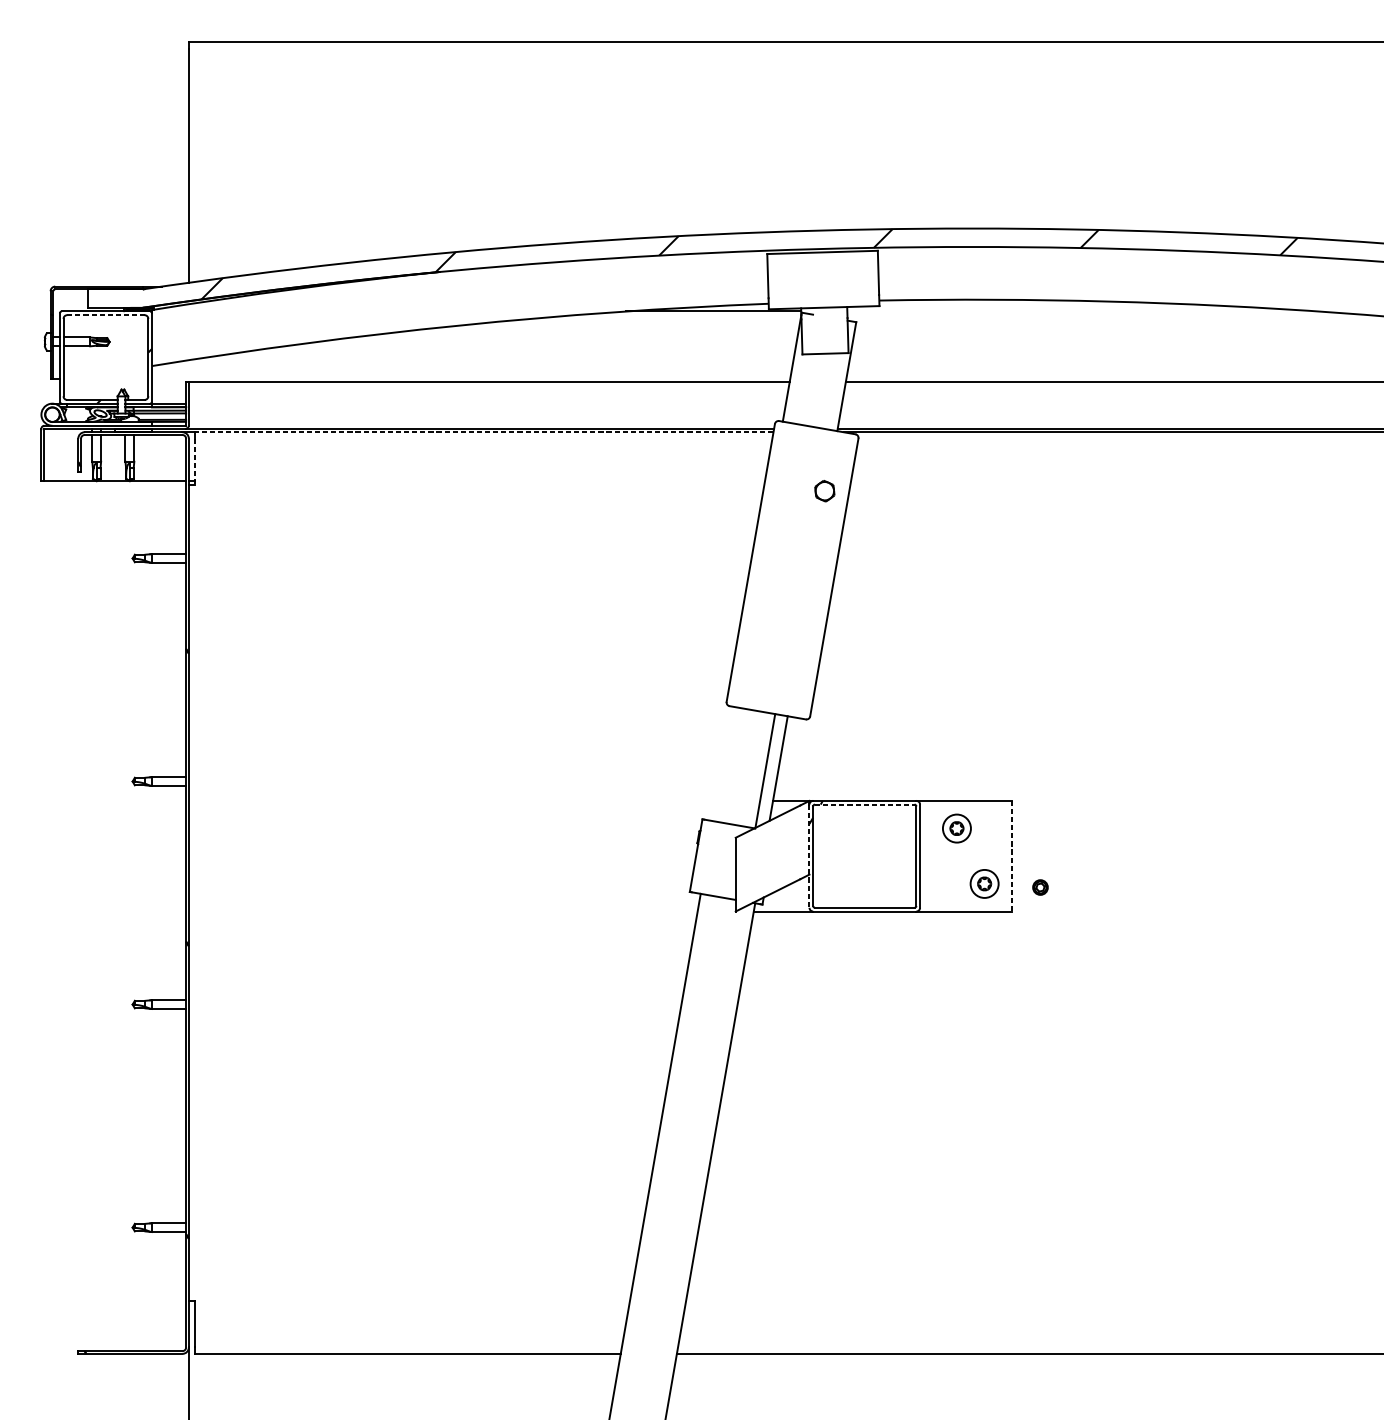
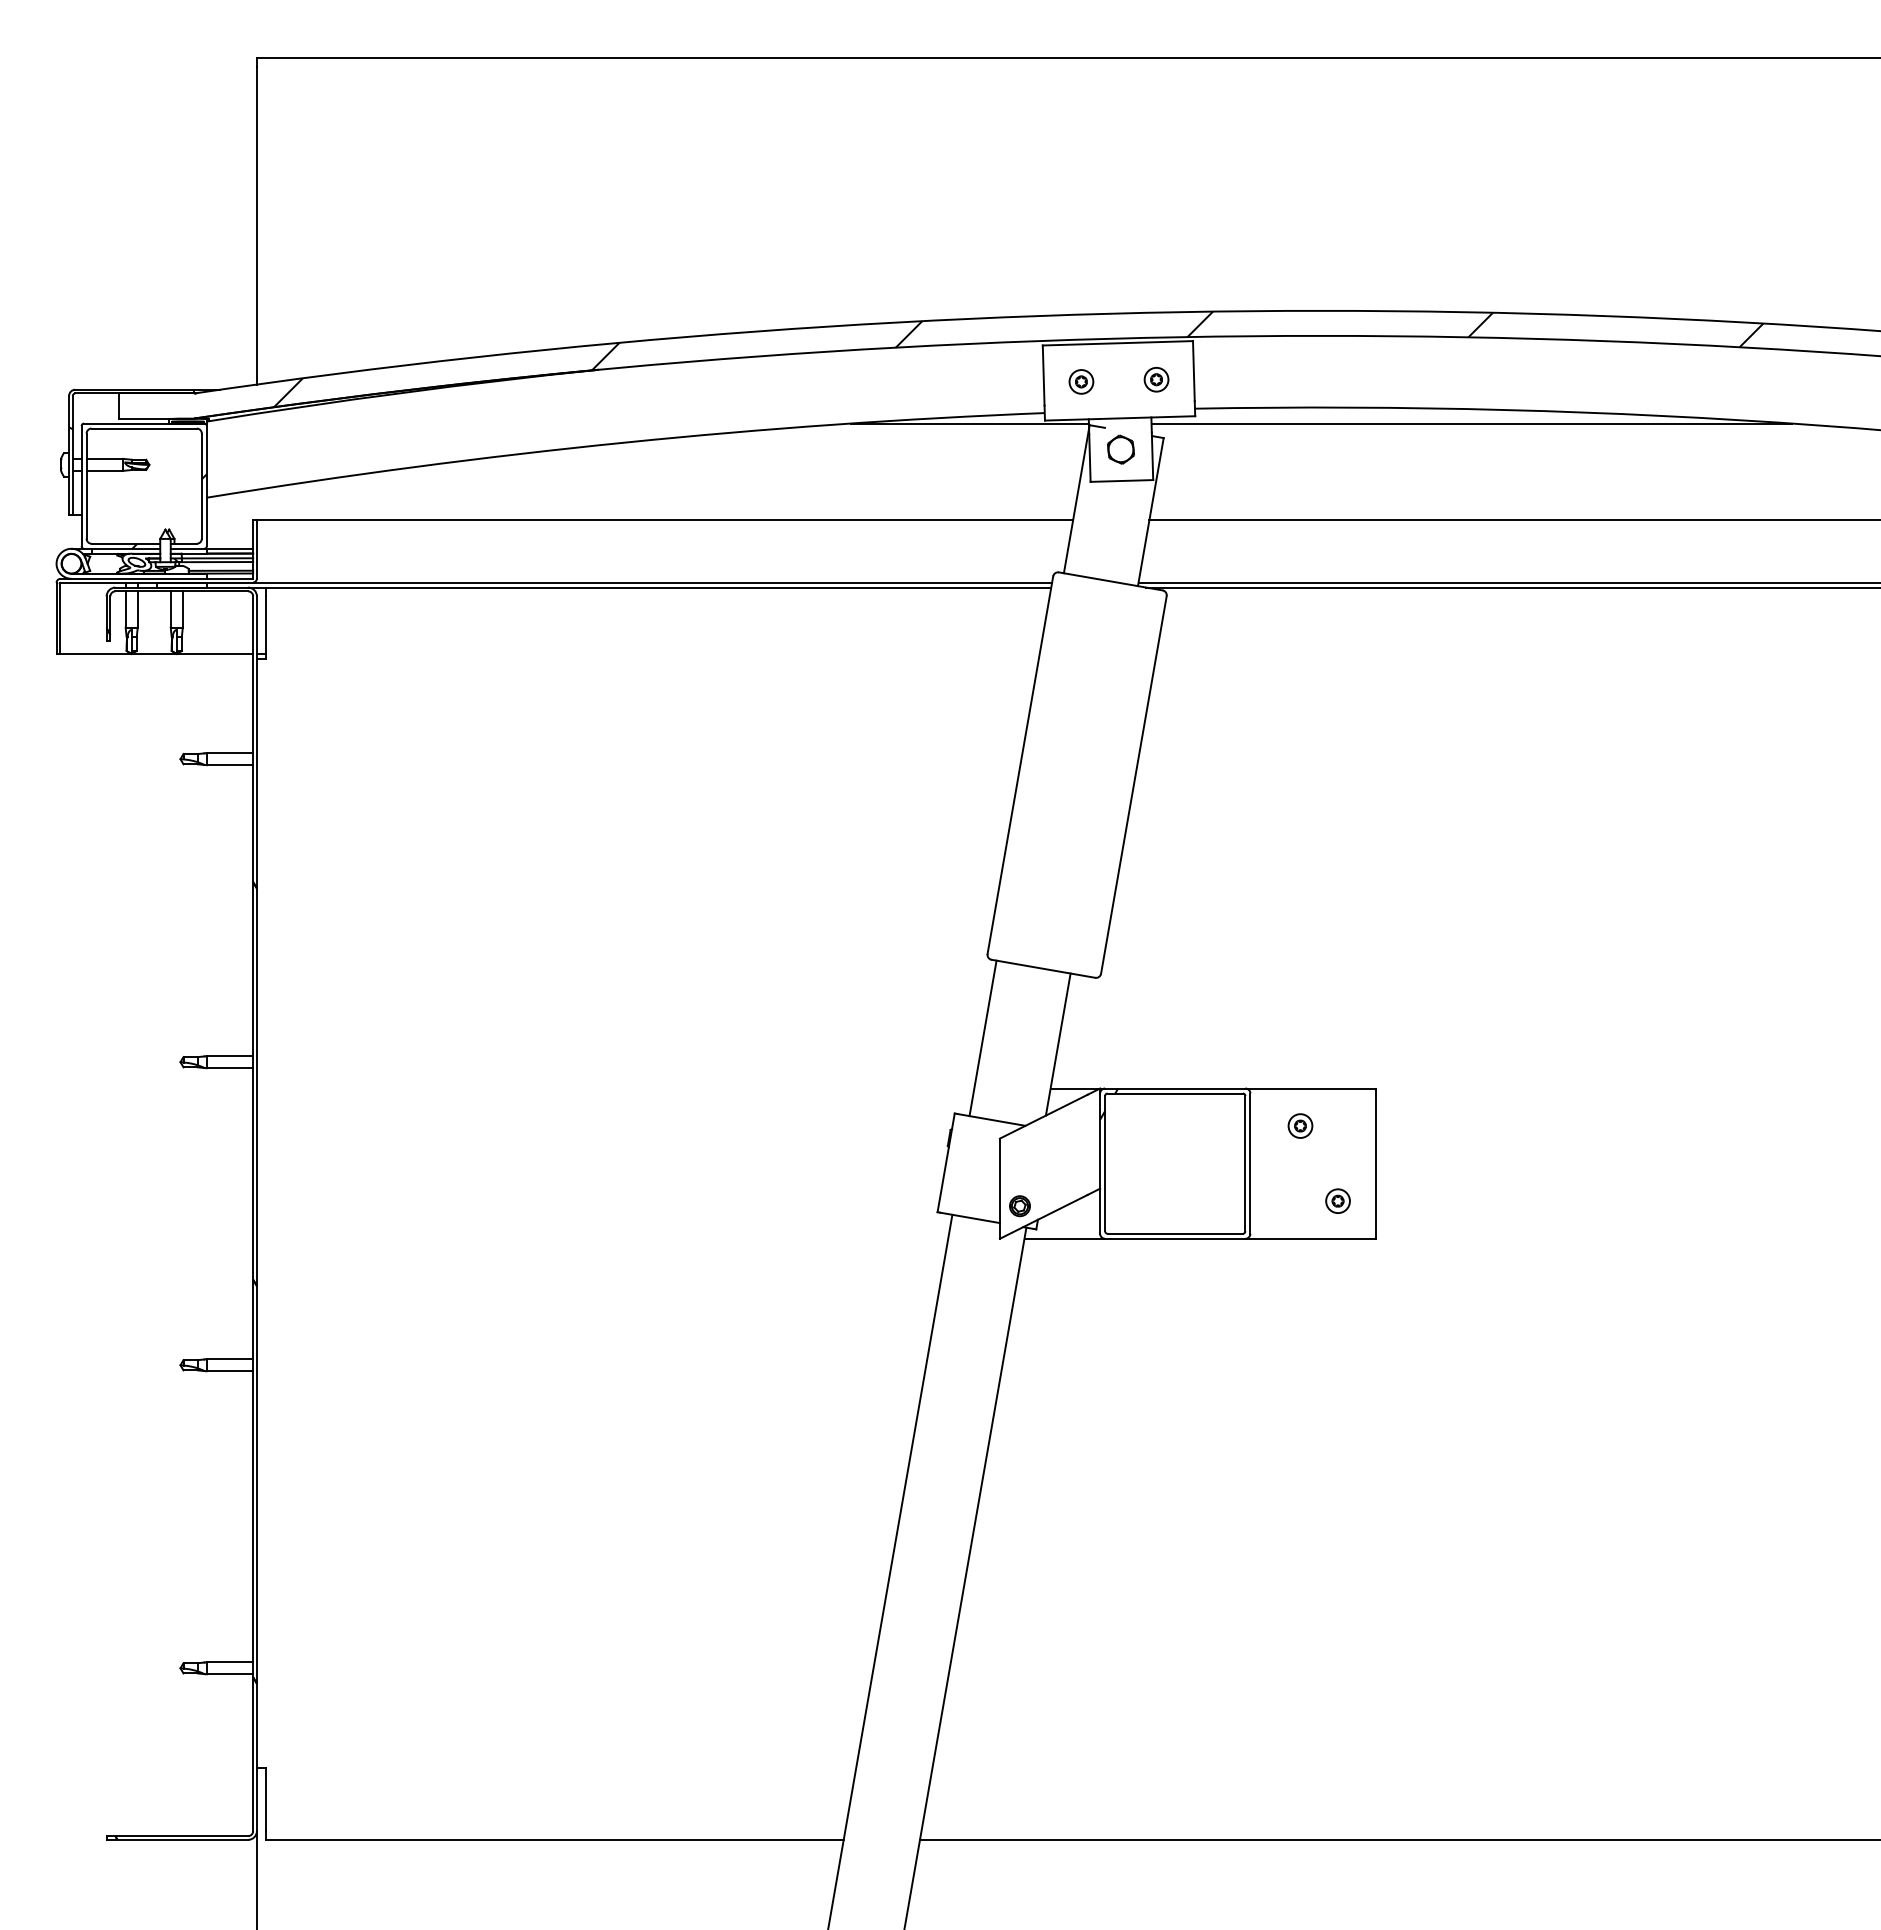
part: (850, 279) -> (1156, 379), added
part: (795, 280) -> (1081, 381), added
line: (1082, 311) -> (1471, 423), added
line: (106, 315) -> (144, 428), dashed -> solid
line: (484, 432) -> (658, 587), dashed -> solid
line: (195, 462) -> (265, 628), dashed -> solid
part: (824, 491) -> (1120, 449), moved
line: (764, 771) -> (982, 1038), moved
line: (864, 804) -> (1175, 1093), dashed -> solid
part: (956, 828) -> (1300, 1125), size x0.62
line: (809, 856) -> (1100, 1164), dashed -> solid
line: (1012, 856) -> (1375, 1164), dashed -> solid
part: (984, 883) -> (1337, 1200), size x0.62
part: (1040, 887) -> (1019, 1206), moved

